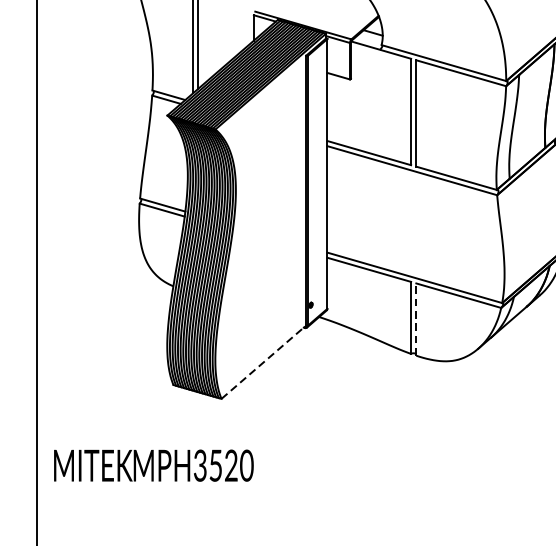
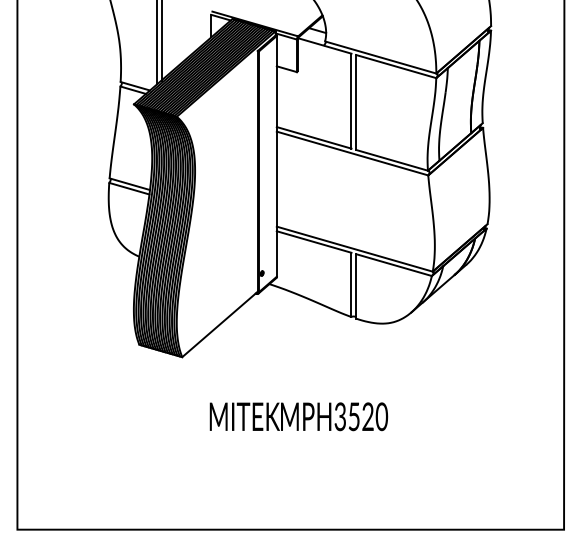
line: (416, 318) -> (356, 285), dashed -> solid
line: (264, 362) -> (220, 324), dashed -> solid
text: (153, 465) -> (298, 416), moved

